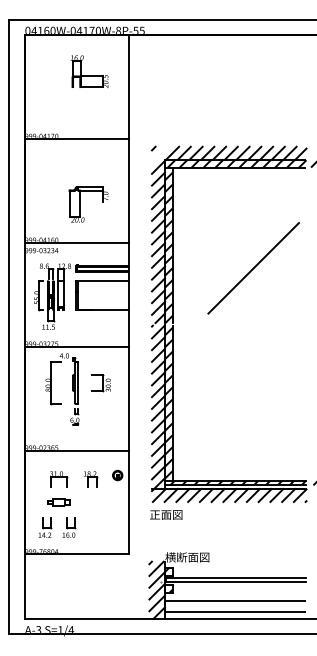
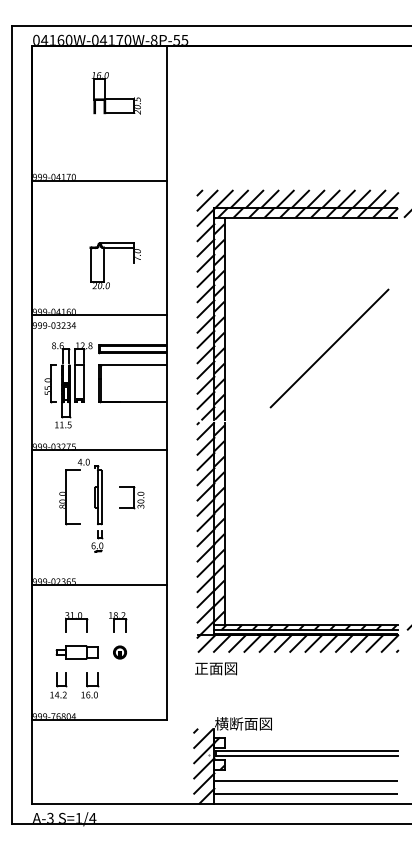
line: (159, 154) -> (207, 200), added
part: (117, 475) -> (119, 652), moved
part: (58, 502) -> (76, 652), size x1.43

